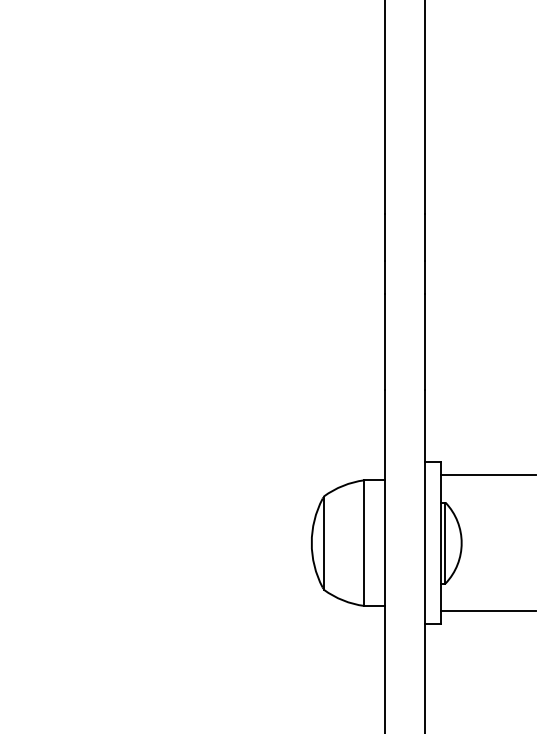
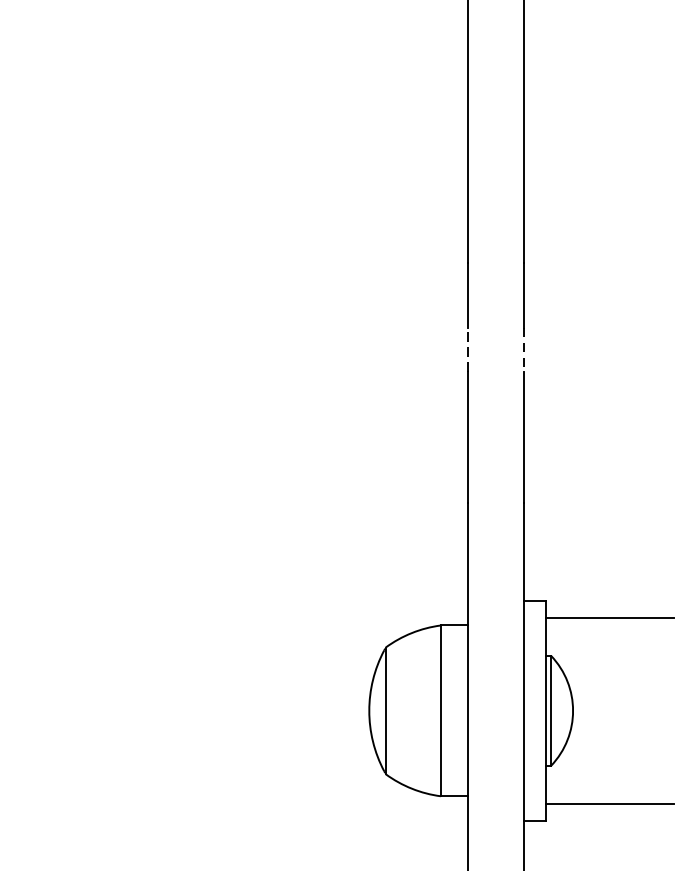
line: (384, 276) -> (468, 348), solid -> dashed
line: (425, 277) -> (523, 349), solid -> dashed

